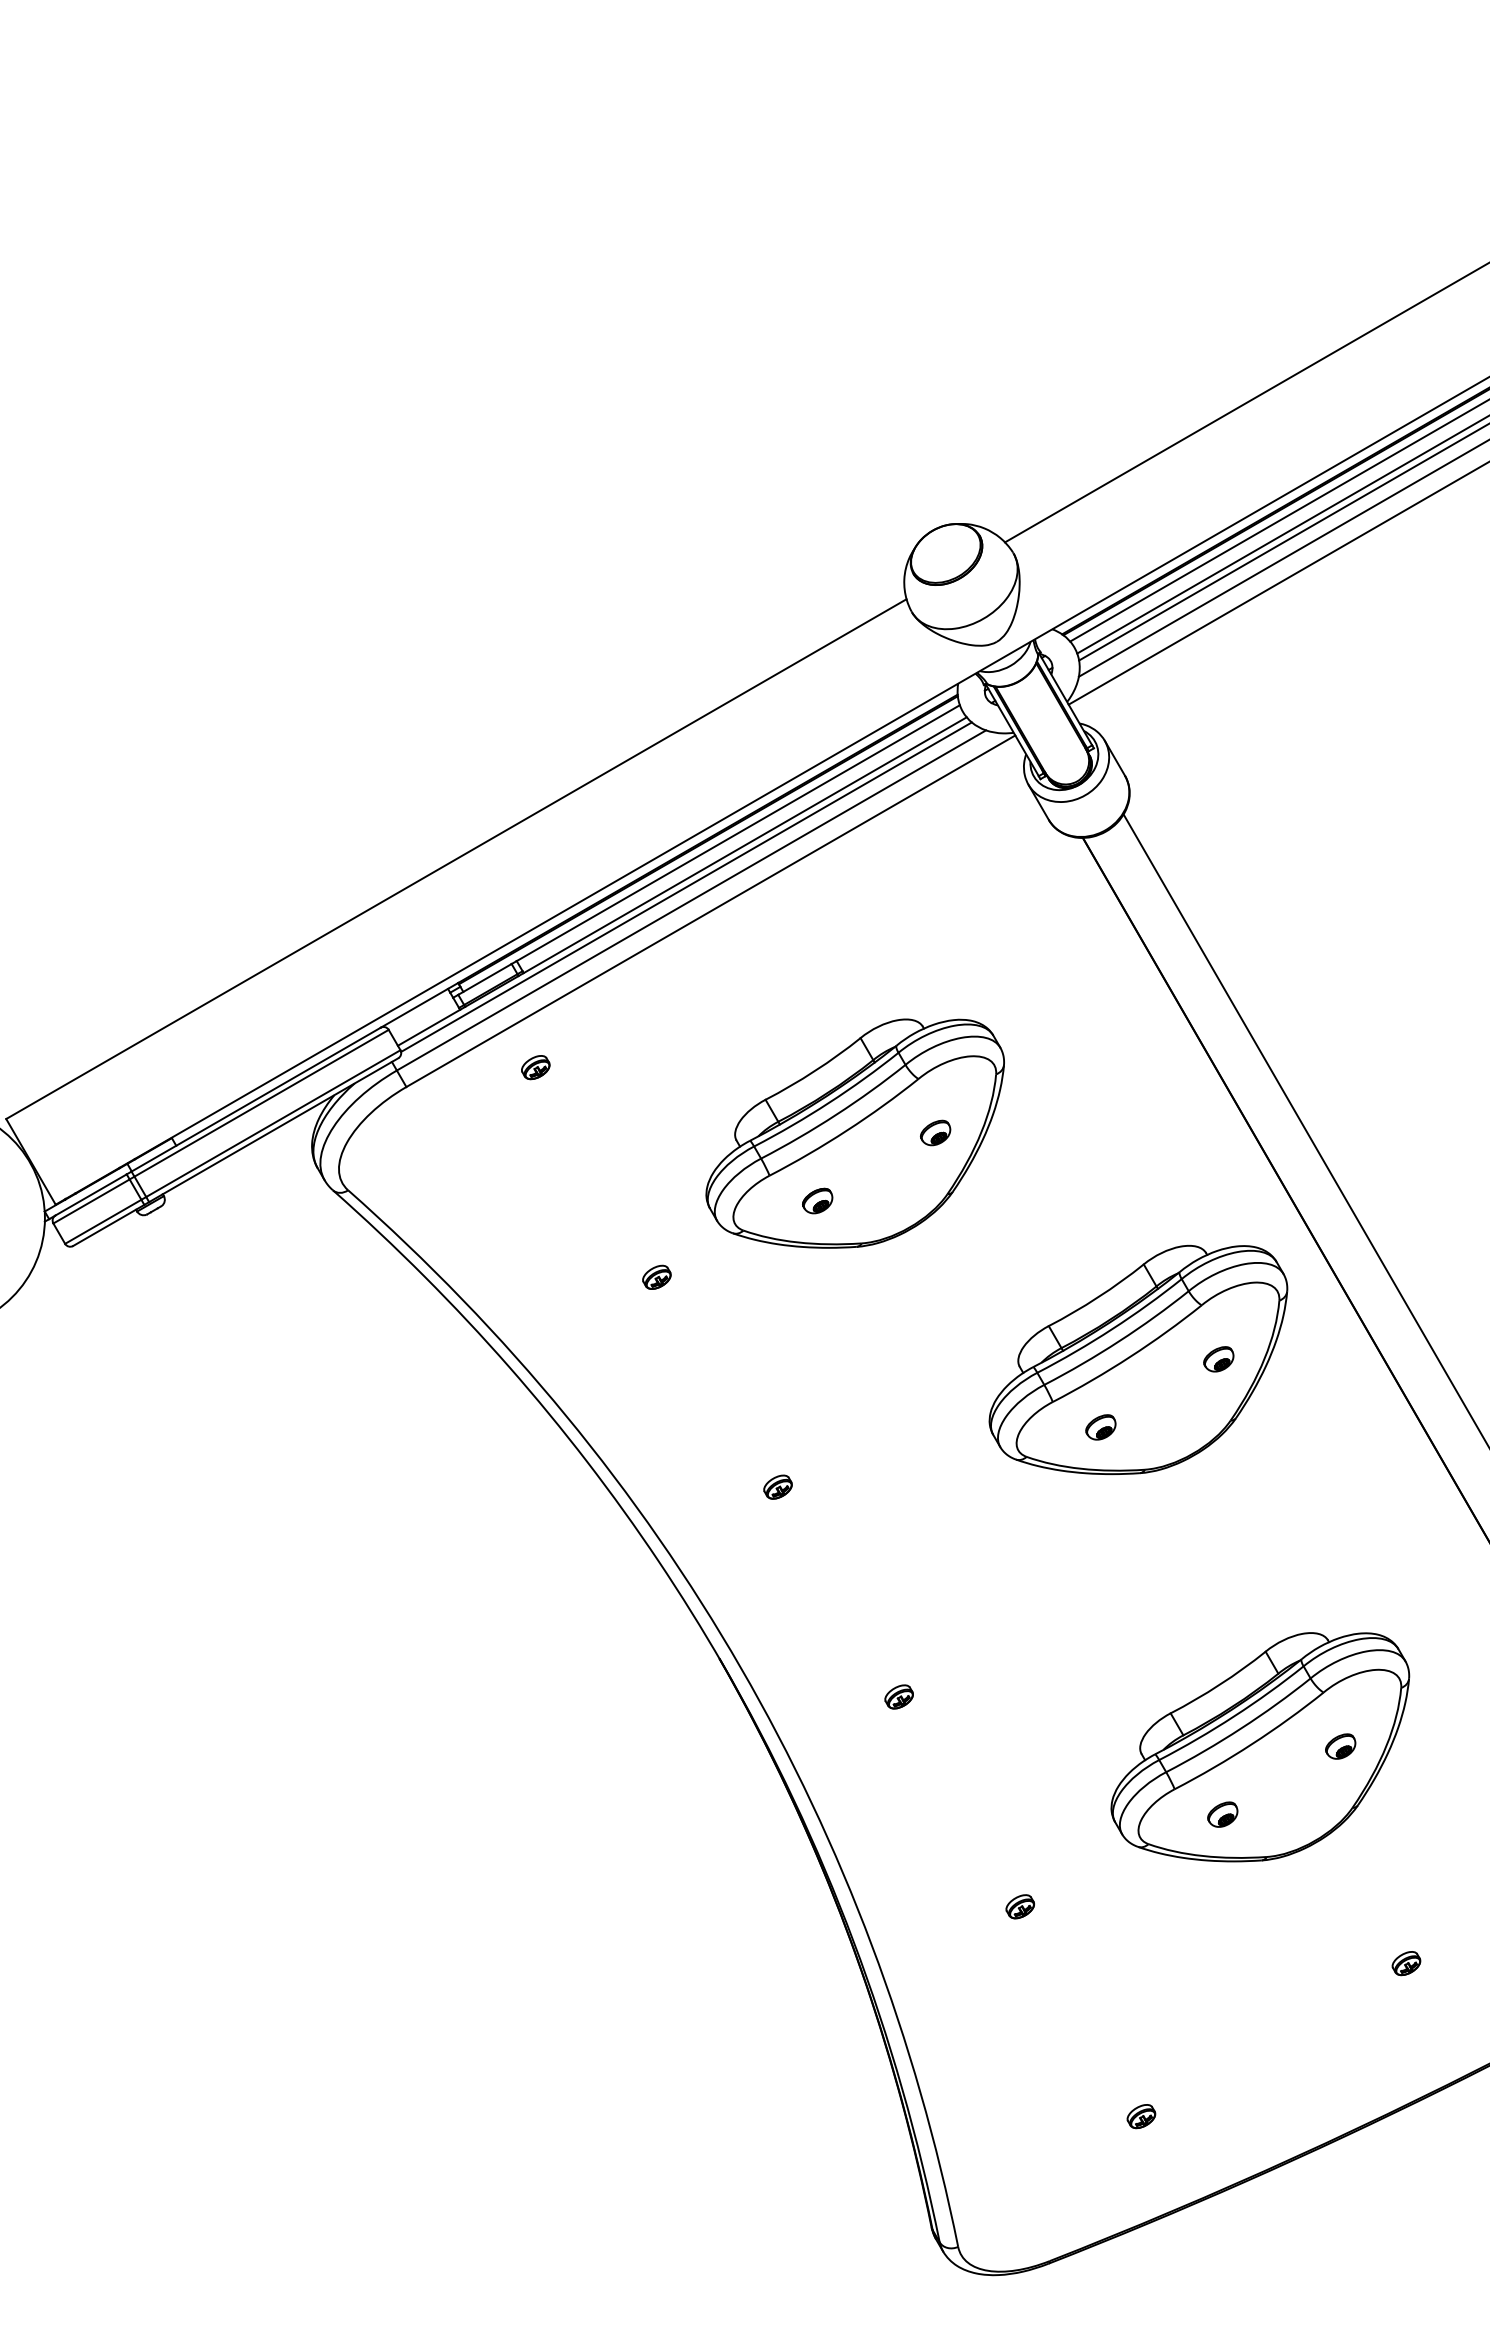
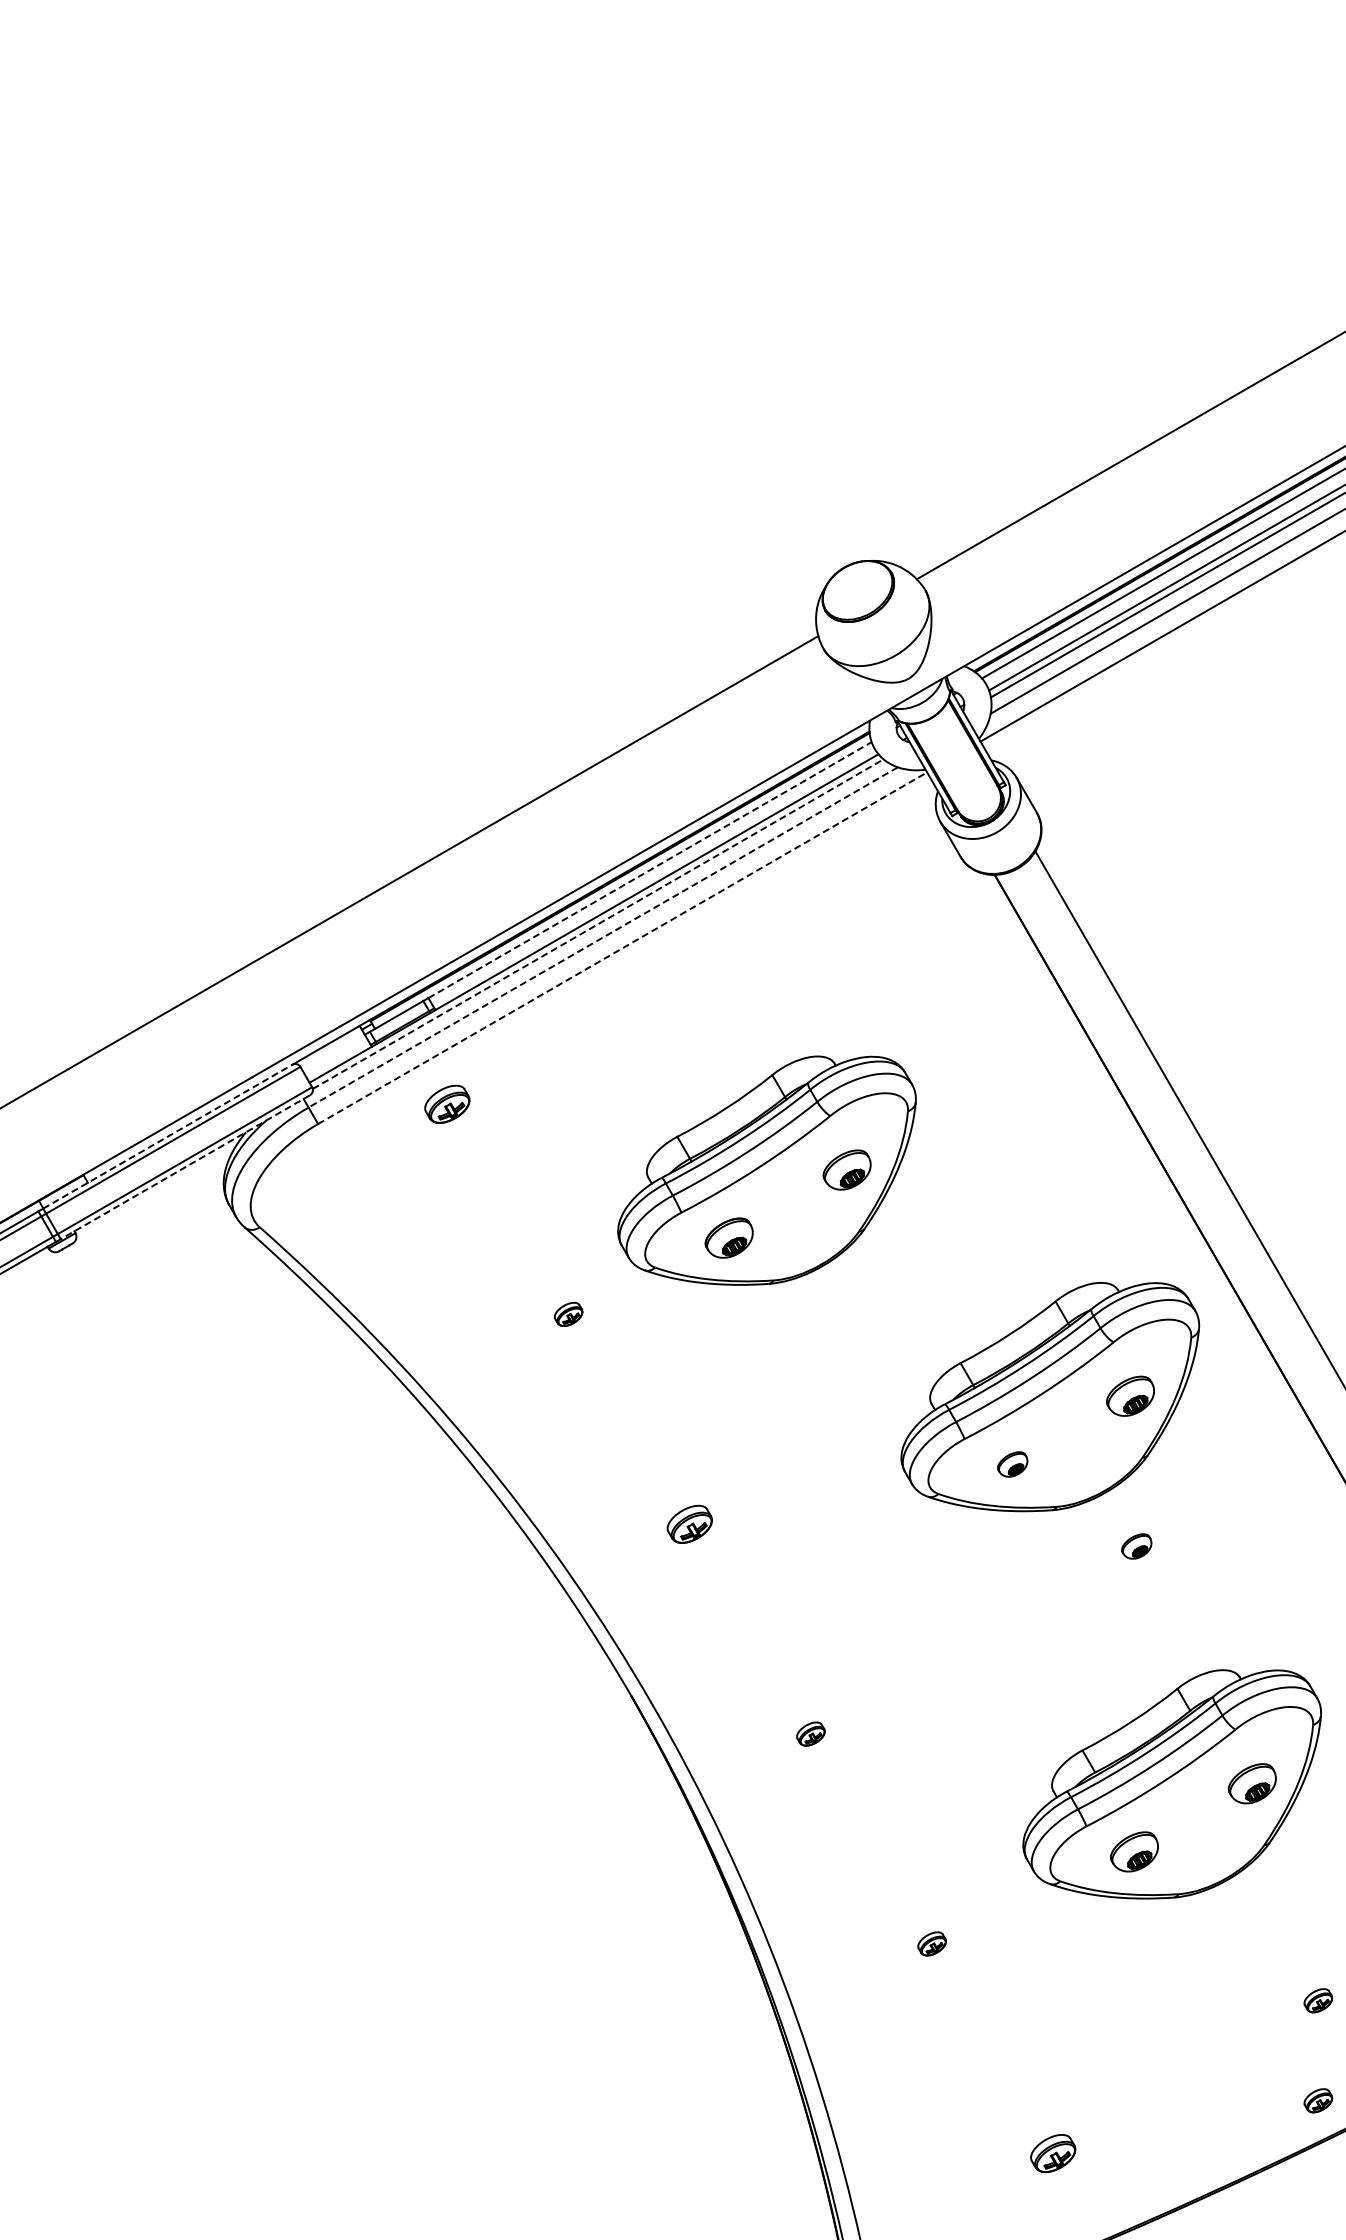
line: (738, 833) -> (650, 870), solid -> dashed
line: (686, 886) -> (598, 923), solid -> dashed
line: (691, 900) -> (603, 937), solid -> dashed
line: (710, 911) -> (622, 948), solid -> dashed
part: (535, 1067) -> (447, 1104), size x1.6
line: (256, 1099) -> (168, 1136), solid -> dashed
line: (273, 1130) -> (185, 1167), solid -> dashed
part: (935, 1132) -> (847, 1169), size x1.6
part: (817, 1200) -> (729, 1237), size x1.6
part: (1218, 1359) -> (1130, 1396), size x1.6
part: (777, 1486) -> (689, 1523), size x1.6
part: (1224, 1509) -> (1136, 1546), added
part: (1340, 1746) -> (1252, 1783), size x1.6
part: (1222, 1814) -> (1134, 1851), size x1.6
part: (1406, 2063) -> (1318, 2100), added
part: (1141, 2116) -> (1053, 2153), size x1.6

